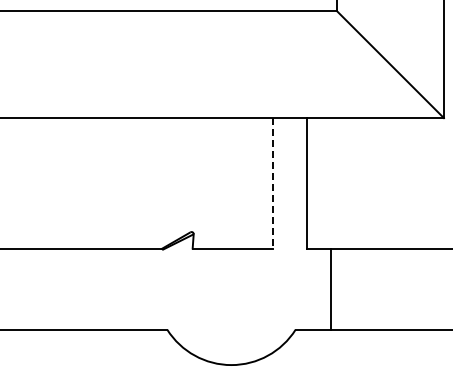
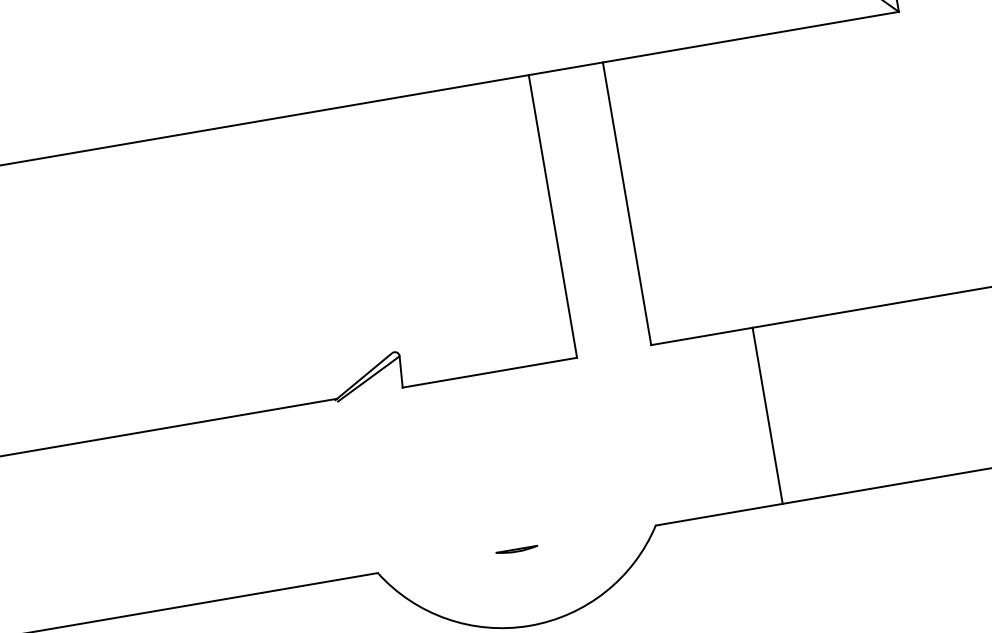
line: (273, 183) -> (553, 216), dashed -> solid
line: (331, 288) -> (768, 414), moved
line: (231, 330) -> (517, 550), added

